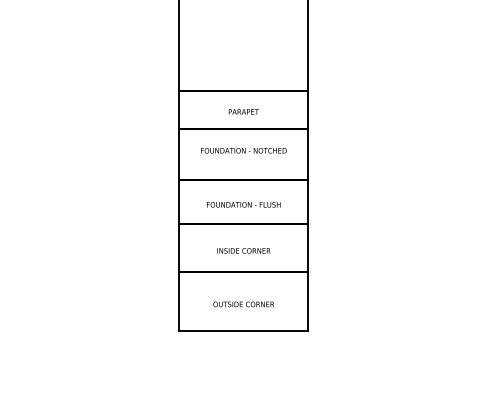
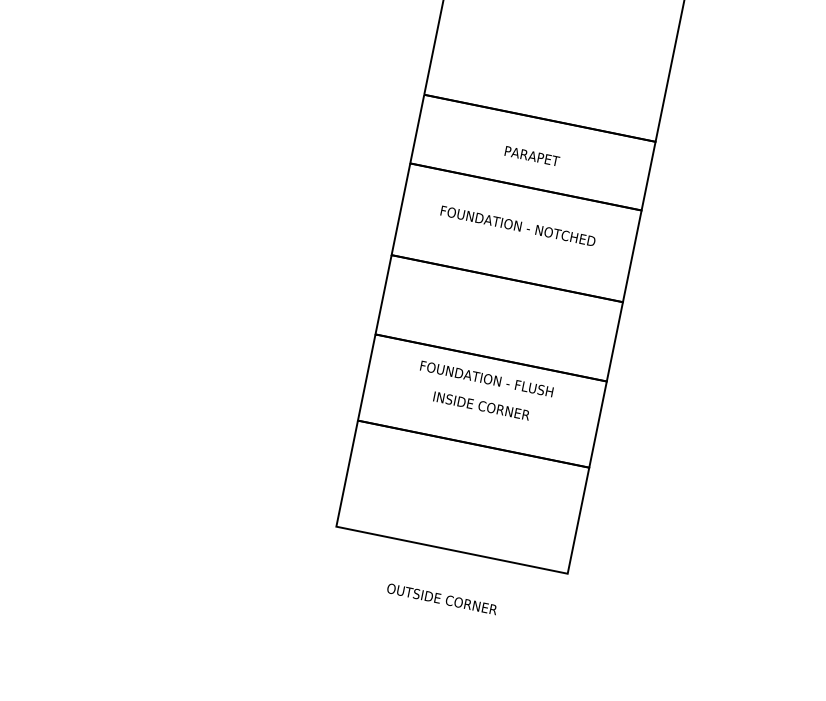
text: (243, 204) -> (486, 378), moved
text: (243, 304) -> (441, 599), moved

